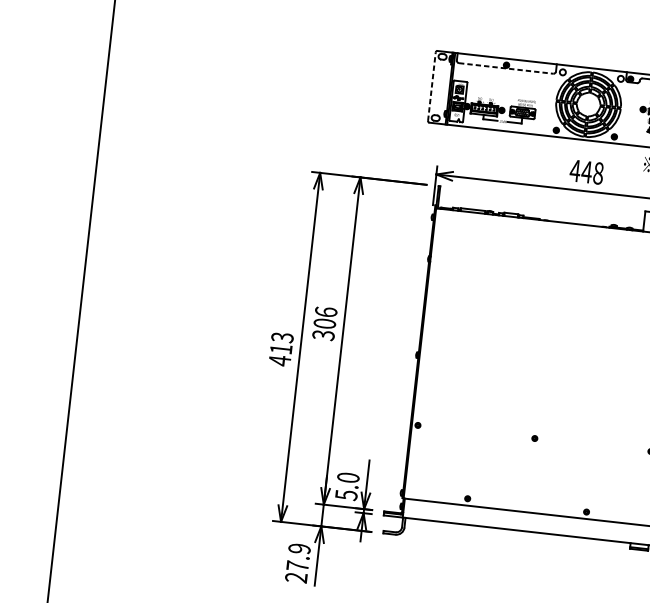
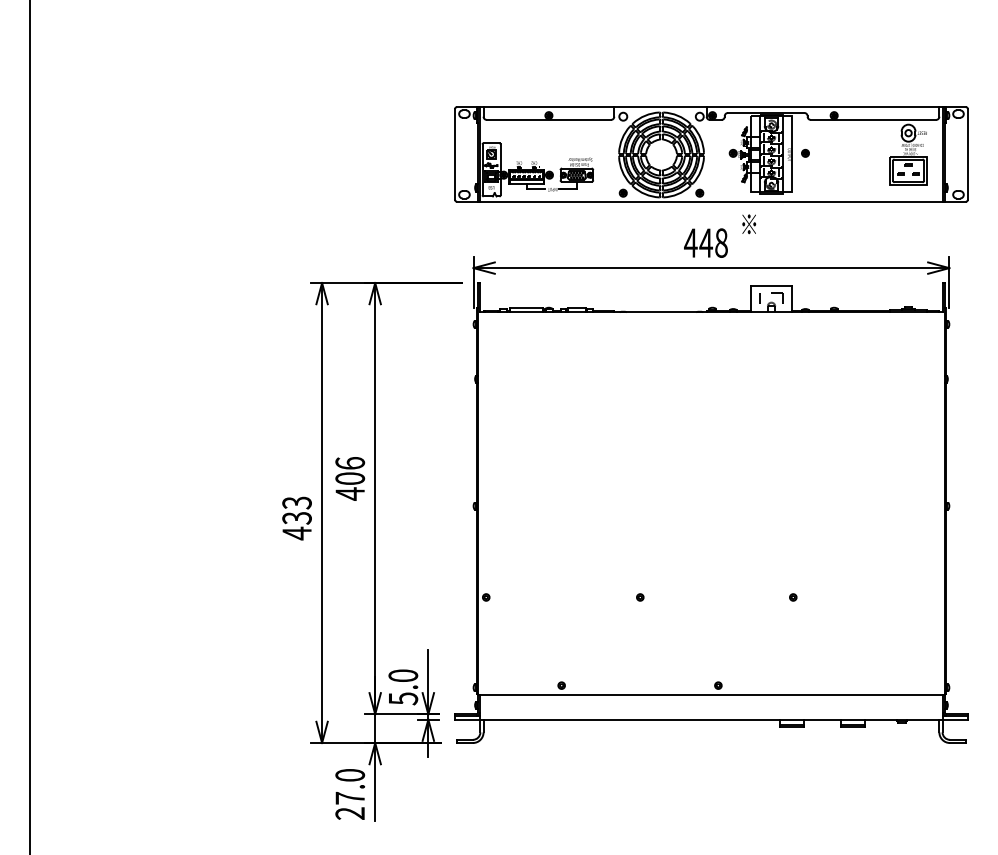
line: (506, 68) -> (549, 119), dashed -> solid
line: (431, 85) -> (454, 153), dashed -> solid
text: (586, 171) -> (705, 242), moved
text: (323, 335) -> (350, 493), 306 -> 406
text: (280, 349) -> (296, 518), 413 -> 433
text: (299, 548) -> (350, 775), 27.9 -> 27.0

